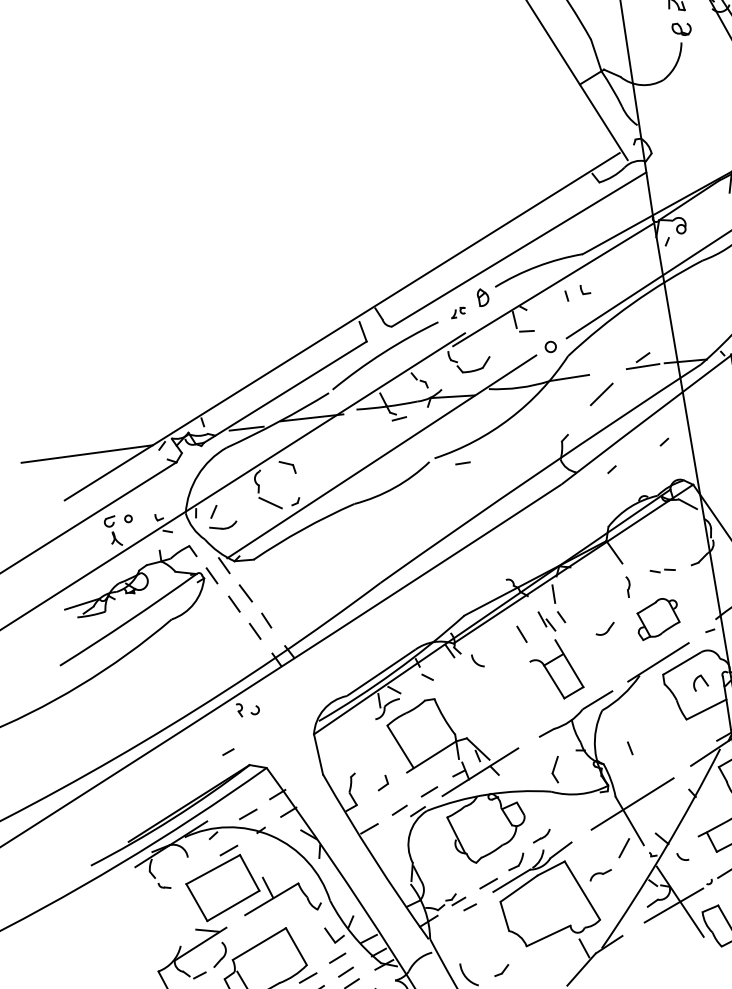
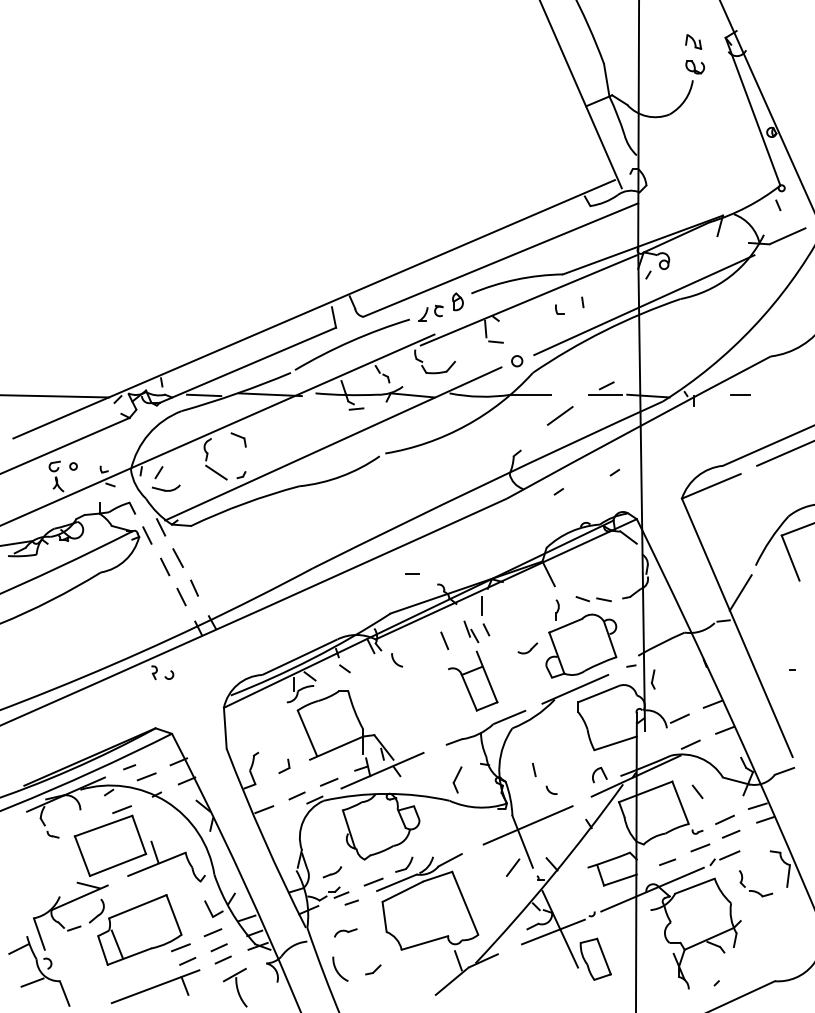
line: (566, 296) -> (582, 302), moved
part: (457, 312) -> (430, 312), size x1.67
line: (462, 463) -> (412, 573), moved
part: (662, 570) -> (593, 599), size x1.43
part: (657, 618) -> (581, 645), size x1.67
part: (700, 682) -> (599, 774), moved
line: (228, 752) -> (129, 767), moved
part: (540, 836) -> (331, 872), moved
arc: (680, 857) -> (549, 790), moved
part: (600, 874) -> (345, 932), moved

